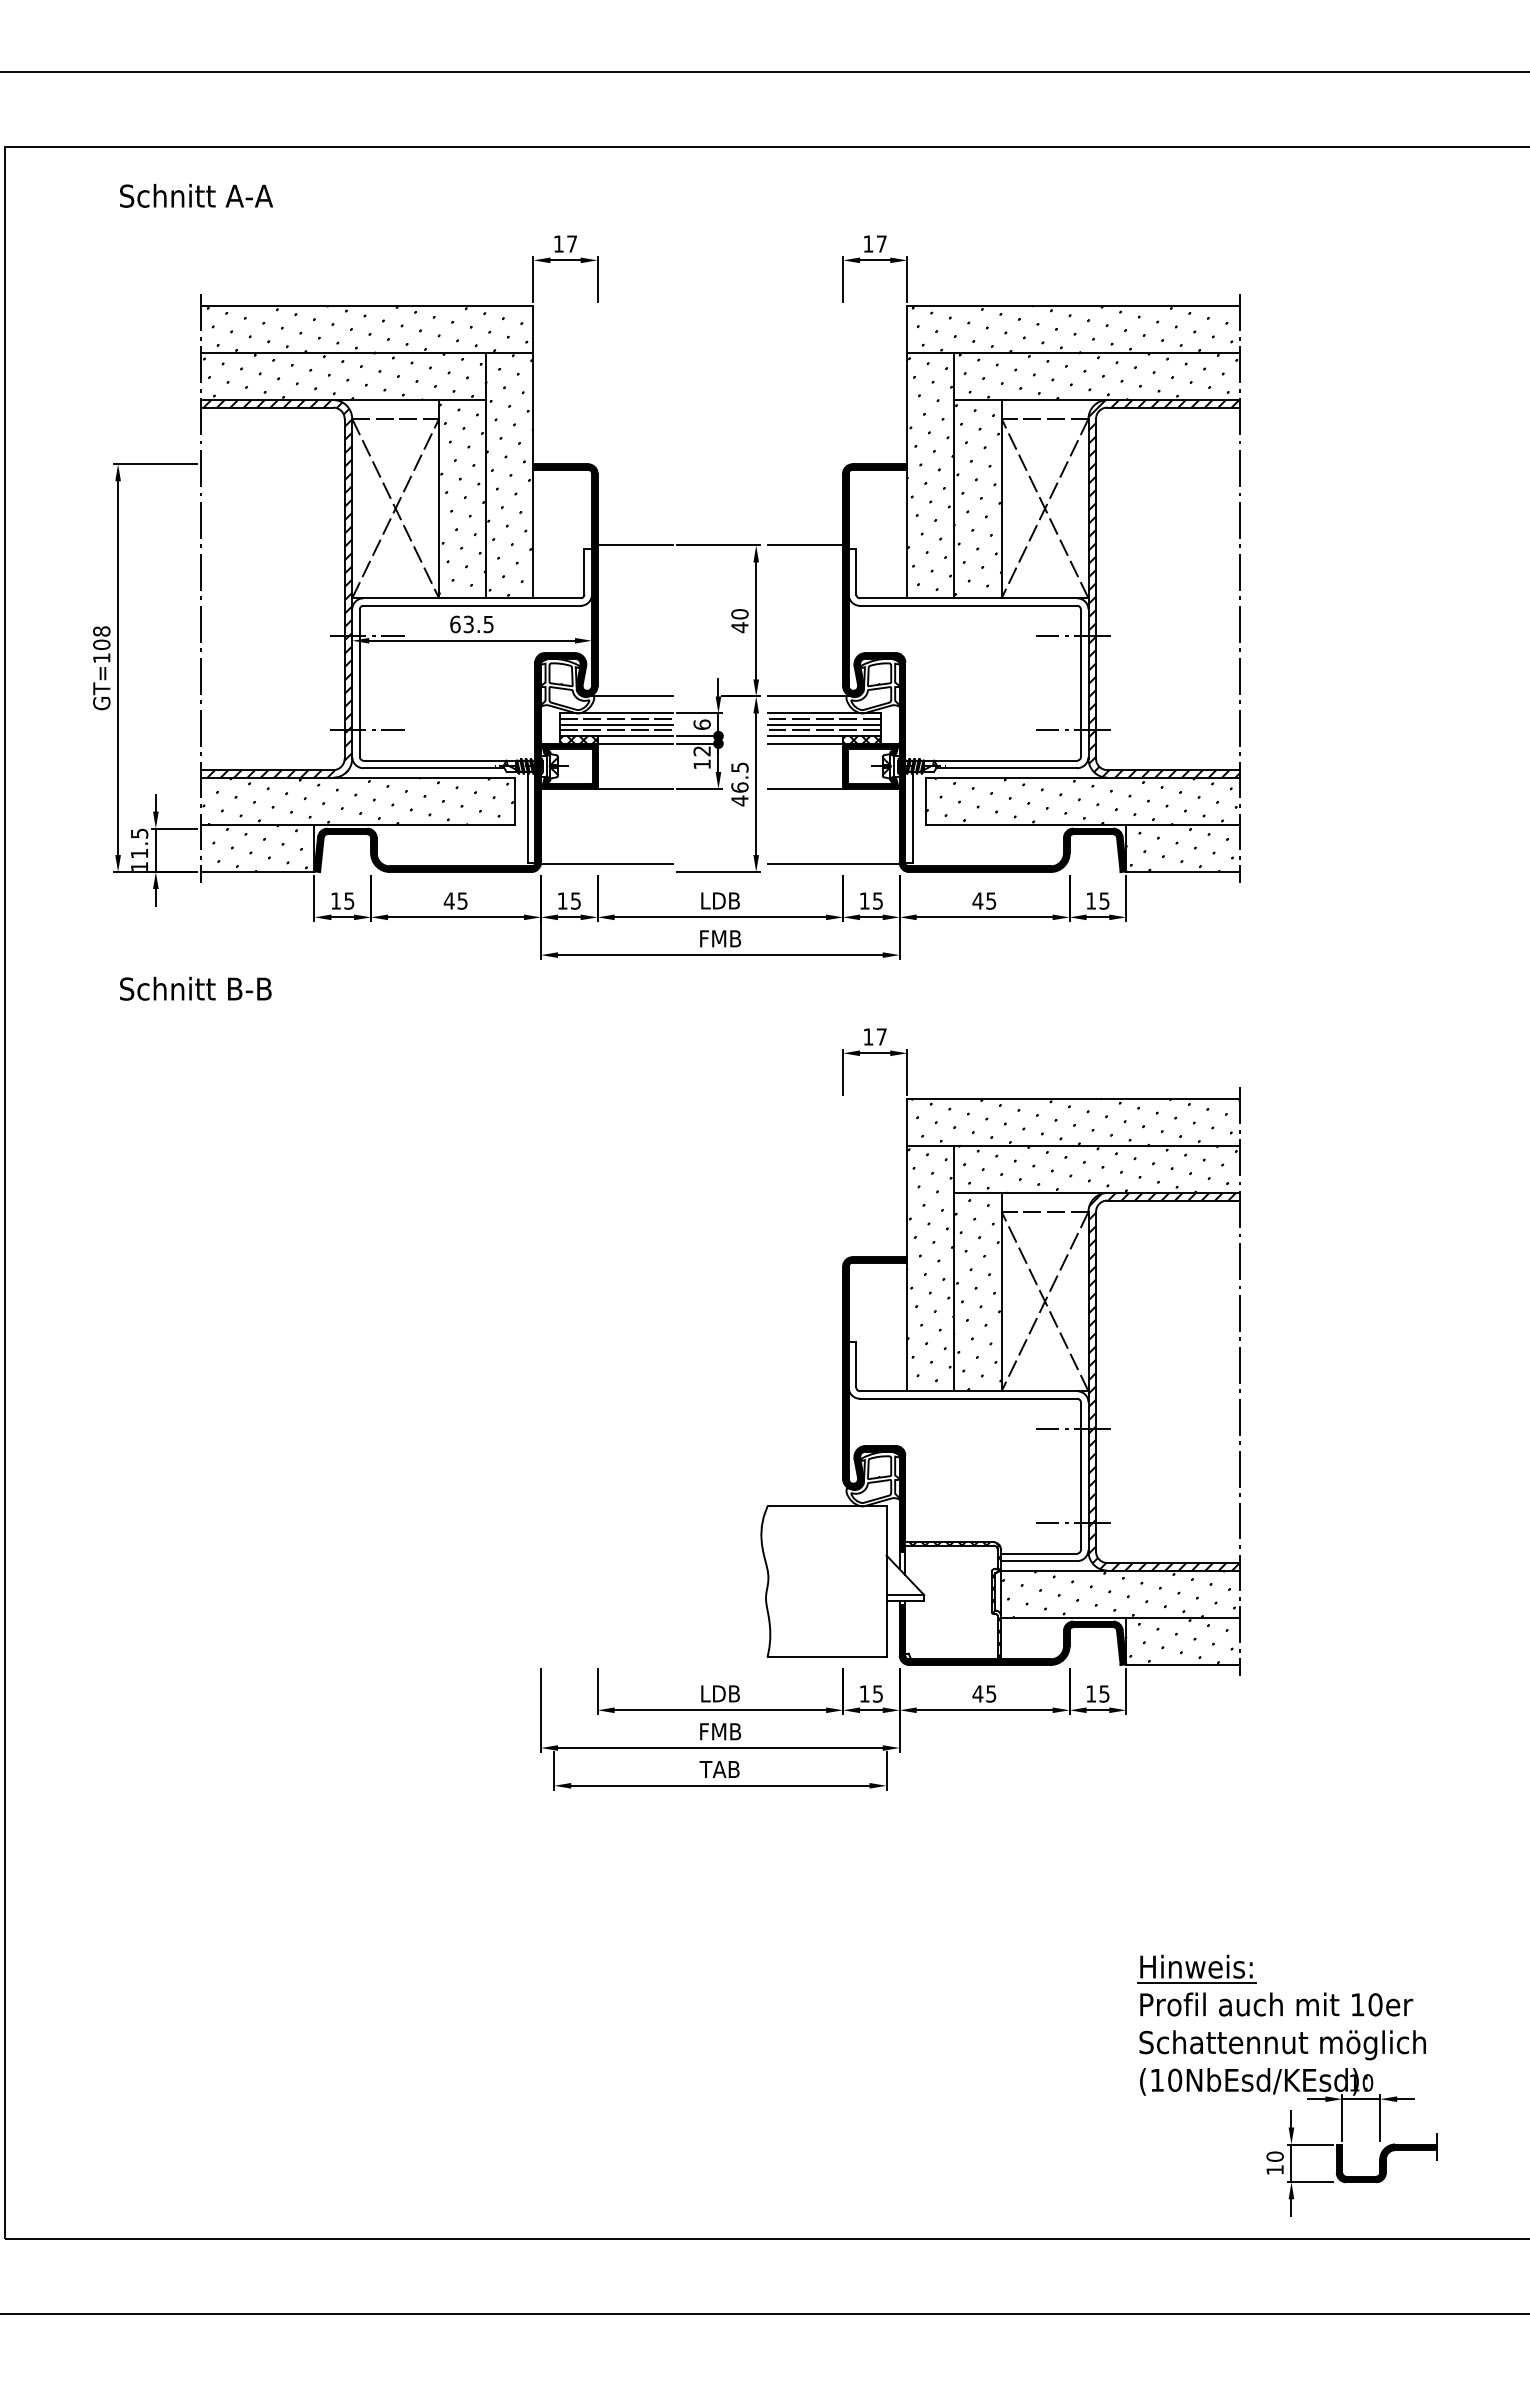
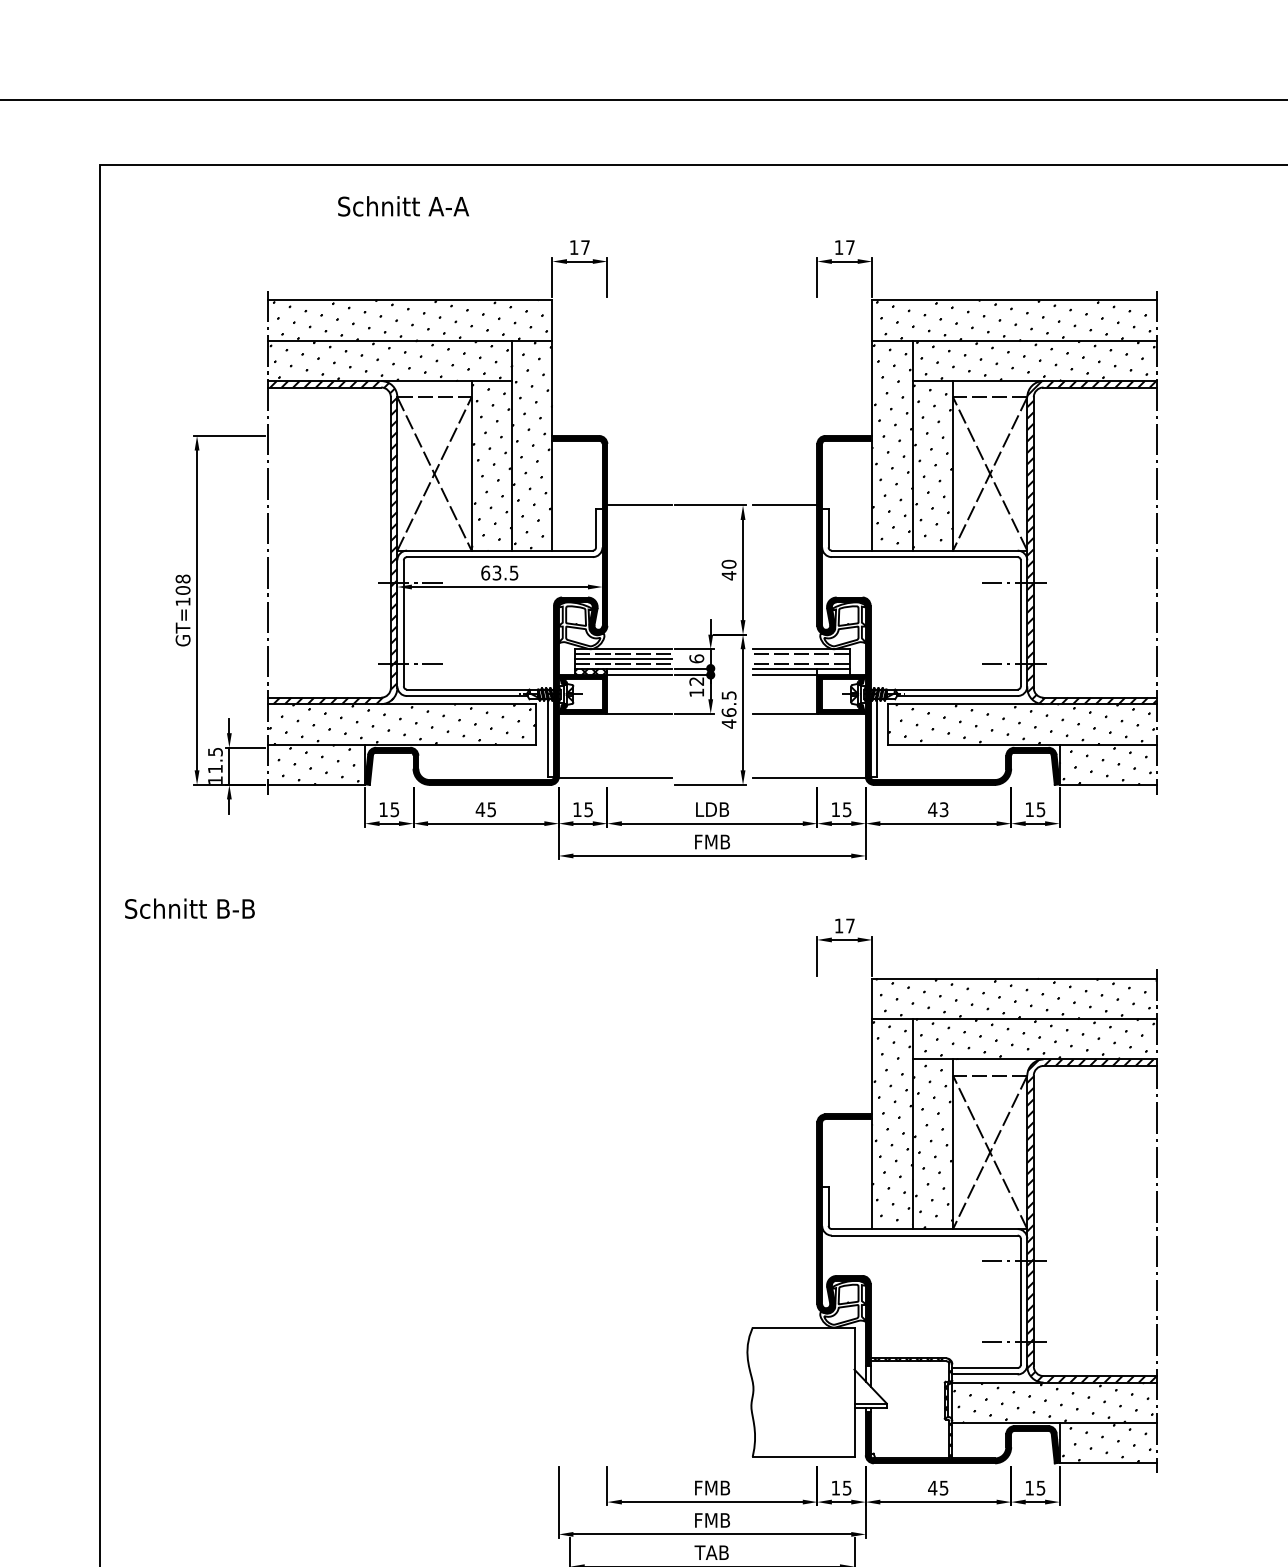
text: (196, 195) -> (403, 206), moved
line: (630, 696) -> (635, 634), removed
line: (810, 696) -> (789, 634), removed
line: (823, 724) -> (800, 658), removed
hatch: (861, 739) -> (833, 671), removed
text: (991, 900) -> (944, 809), 45 -> 43
text: (195, 988) -> (189, 908), moved
text: (720, 1693) -> (712, 1487), LDB -> FMB

